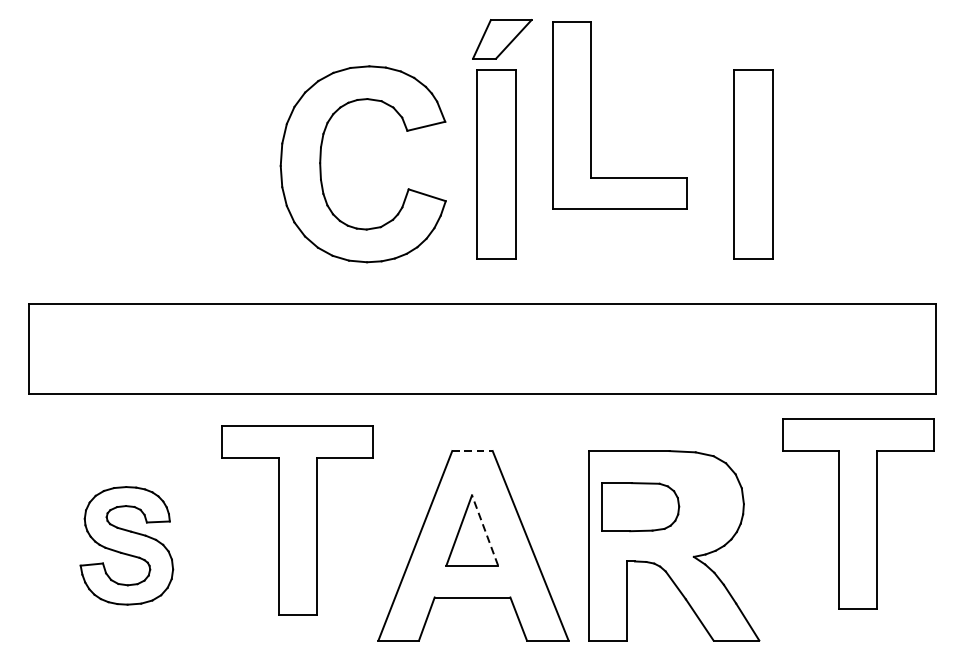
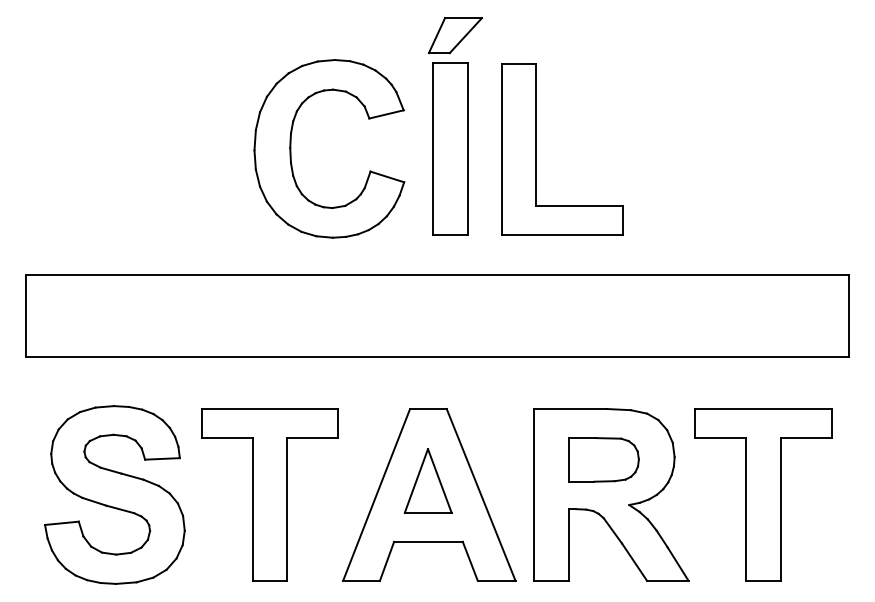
part: (591, 115) -> (536, 149), moved
part: (753, 163) -> (683, 148), removed
line: (472, 451) -> (428, 409), dashed -> solid
part: (640, 506) -> (603, 459), moved
part: (858, 513) -> (763, 494), moved
part: (297, 519) -> (269, 494), moved
line: (484, 529) -> (439, 480), dashed -> solid
part: (126, 545) -> (114, 494), size x1.67

